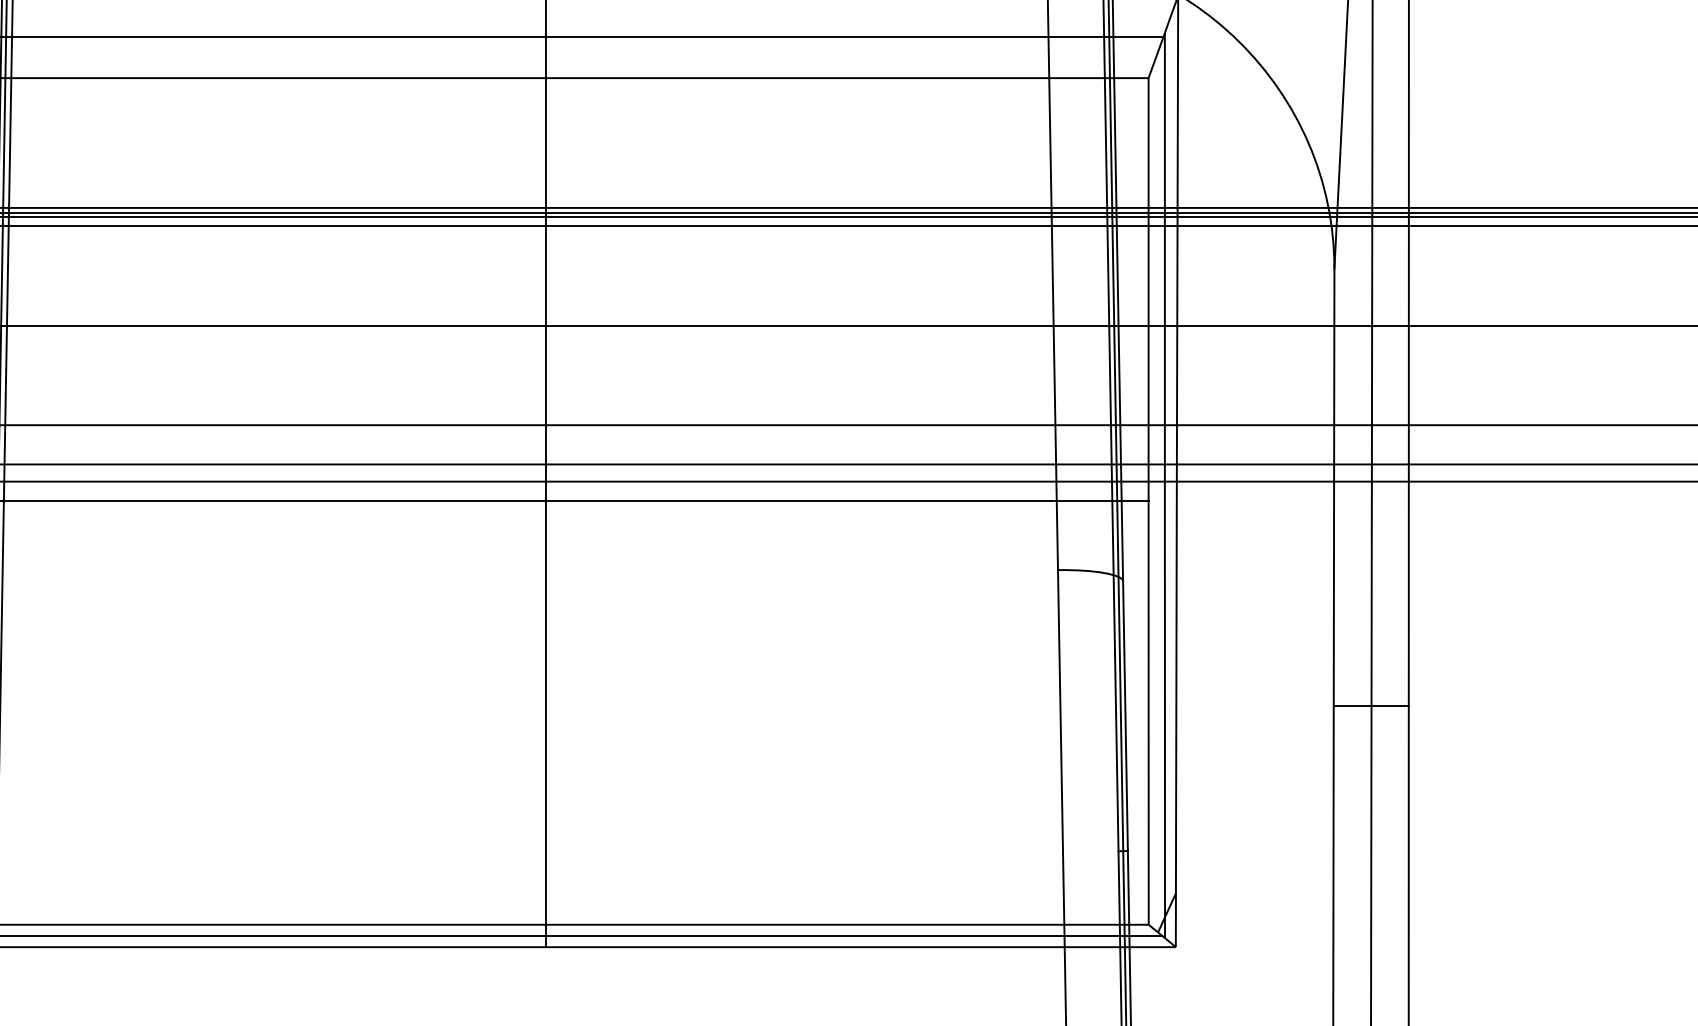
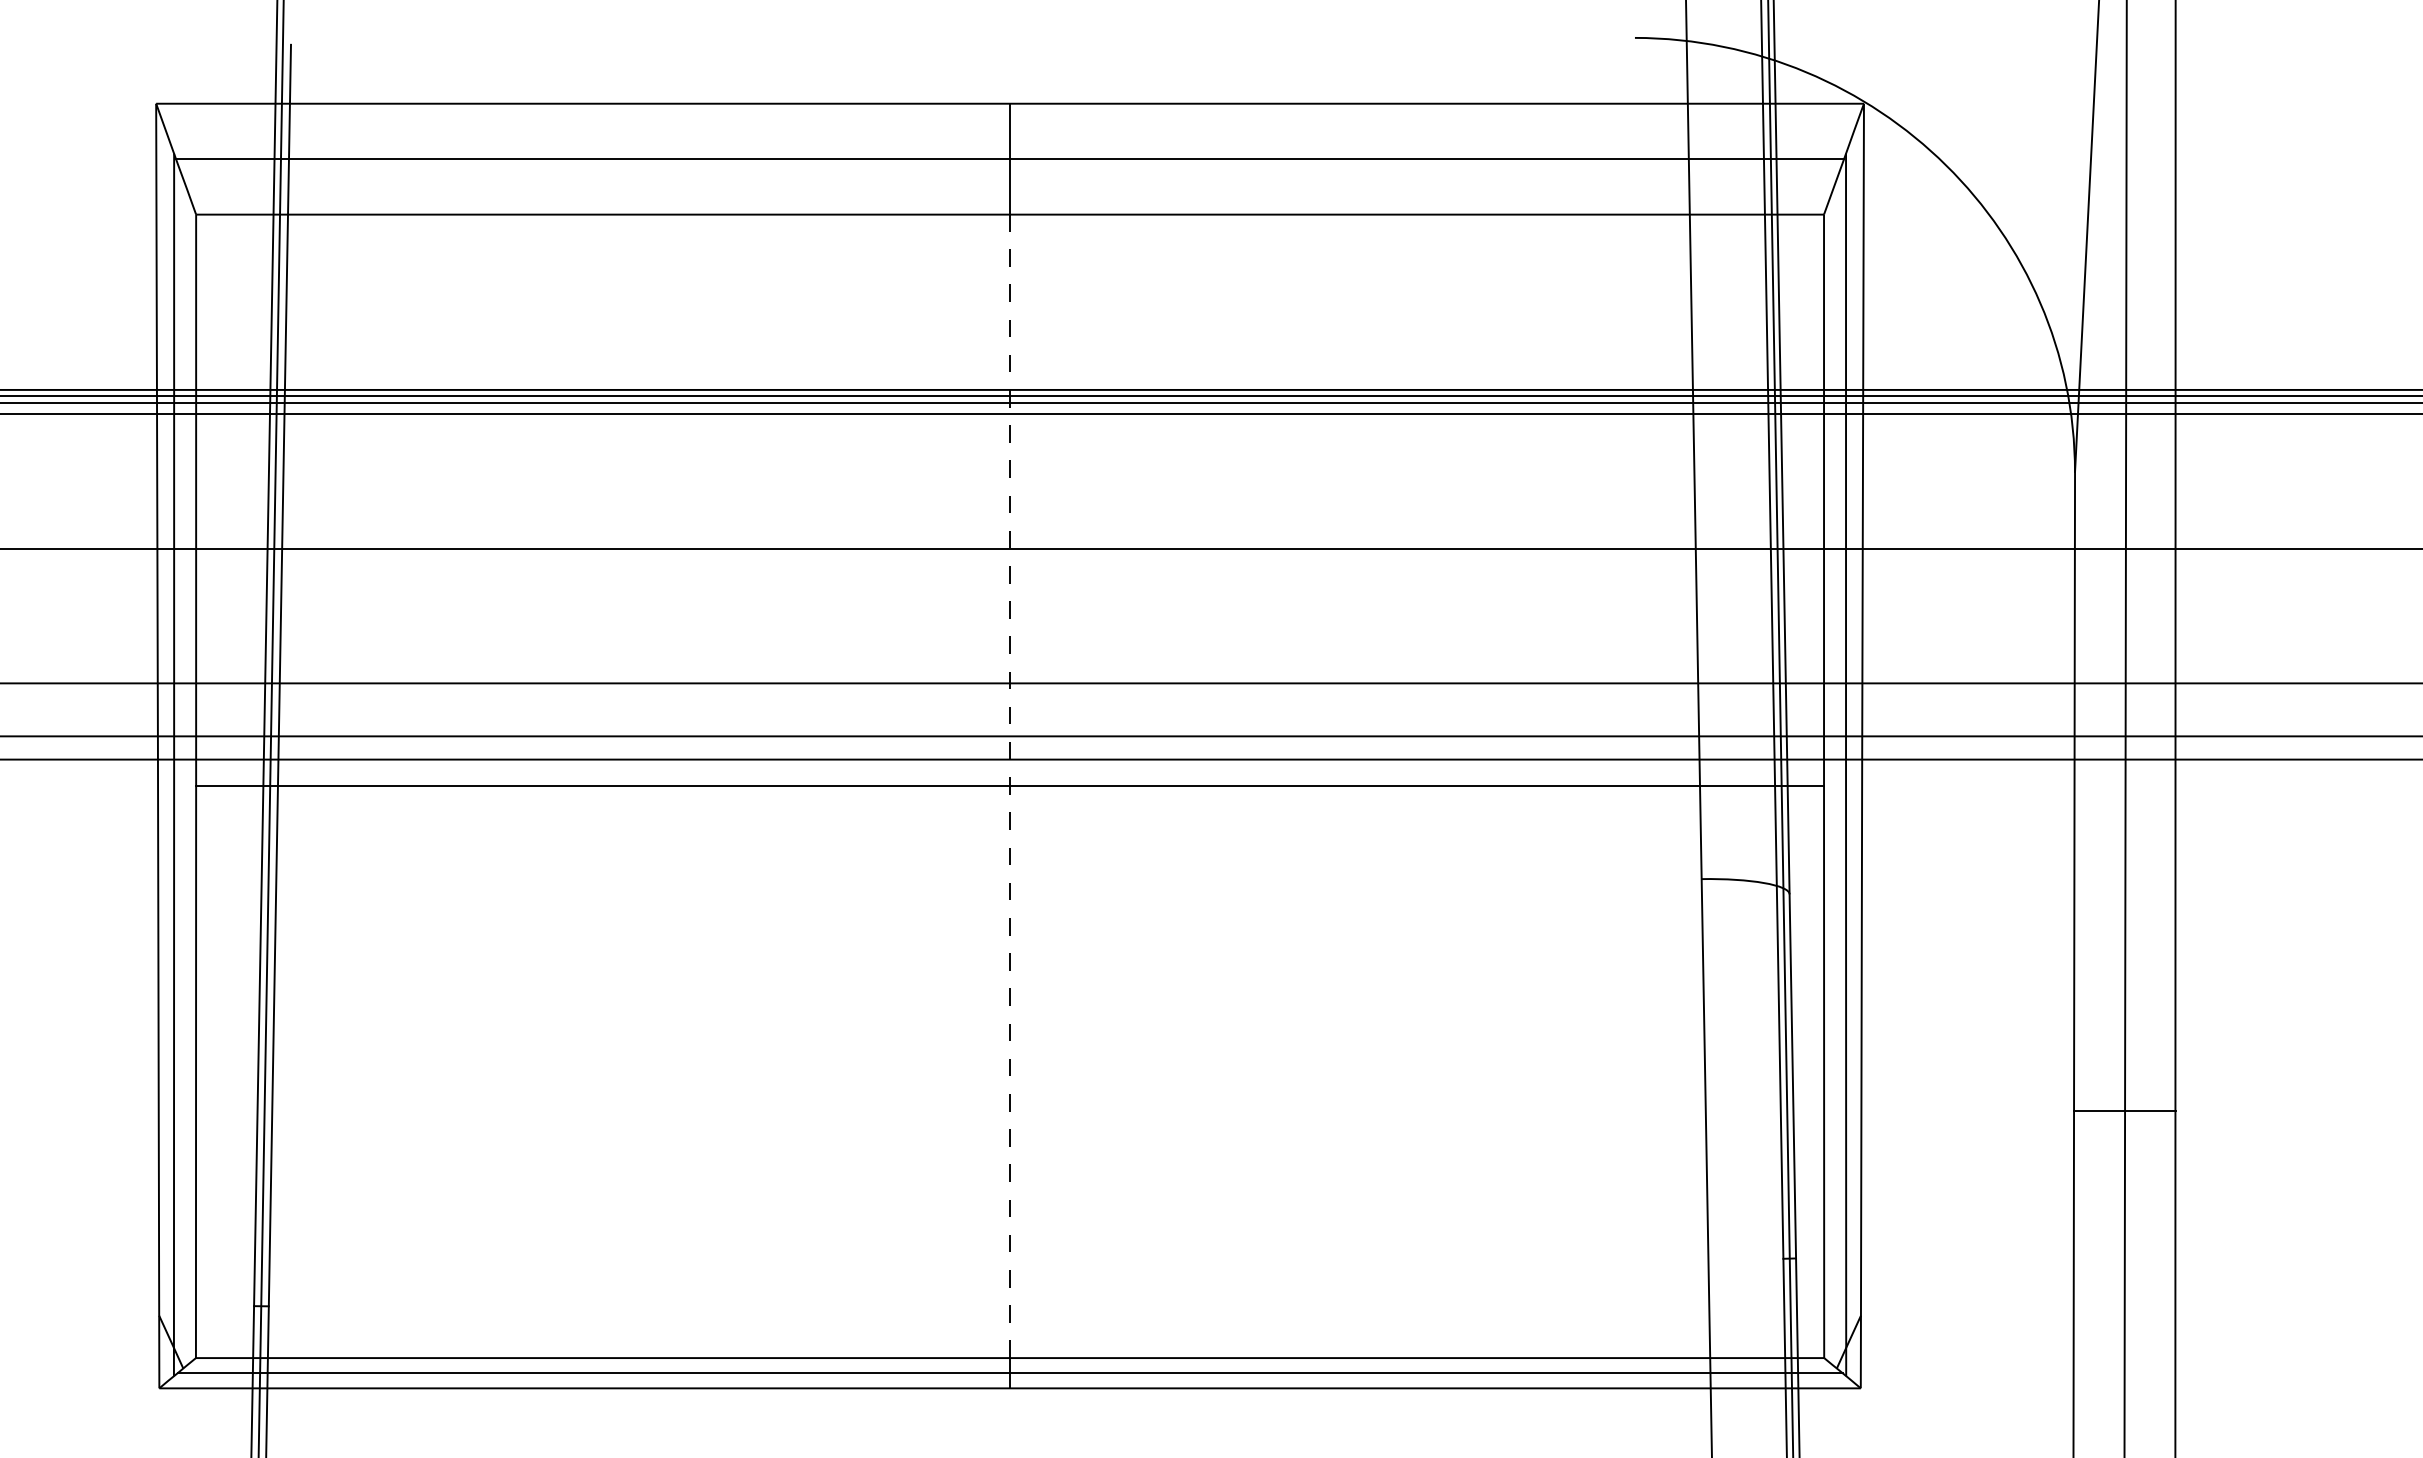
line: (546, 501) -> (1010, 786), solid -> dashed
line: (1371, 705) -> (2124, 1111), moved

